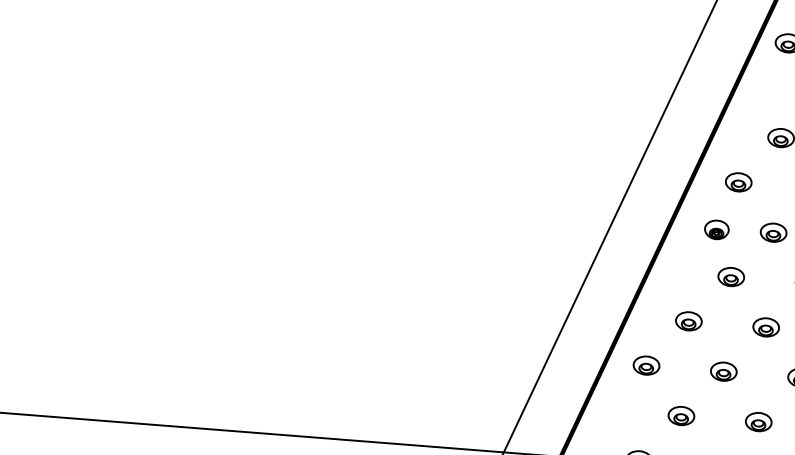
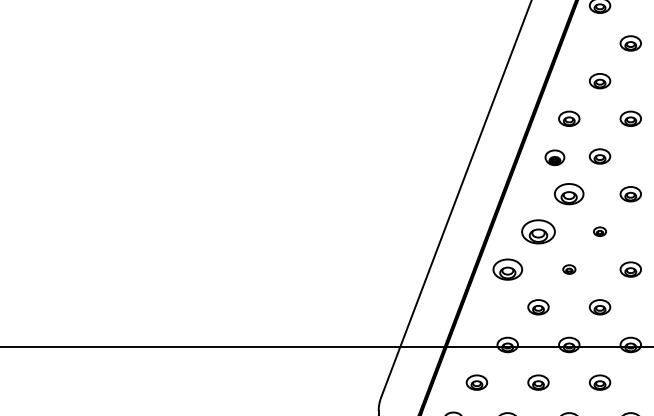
part: (731, 277) -> (569, 194), size x1.4
part: (688, 320) -> (538, 231), size x1.6
part: (765, 326) -> (599, 231), size x0.6
part: (646, 365) -> (507, 269), size x1.4
part: (724, 371) -> (569, 269), size x0.6

